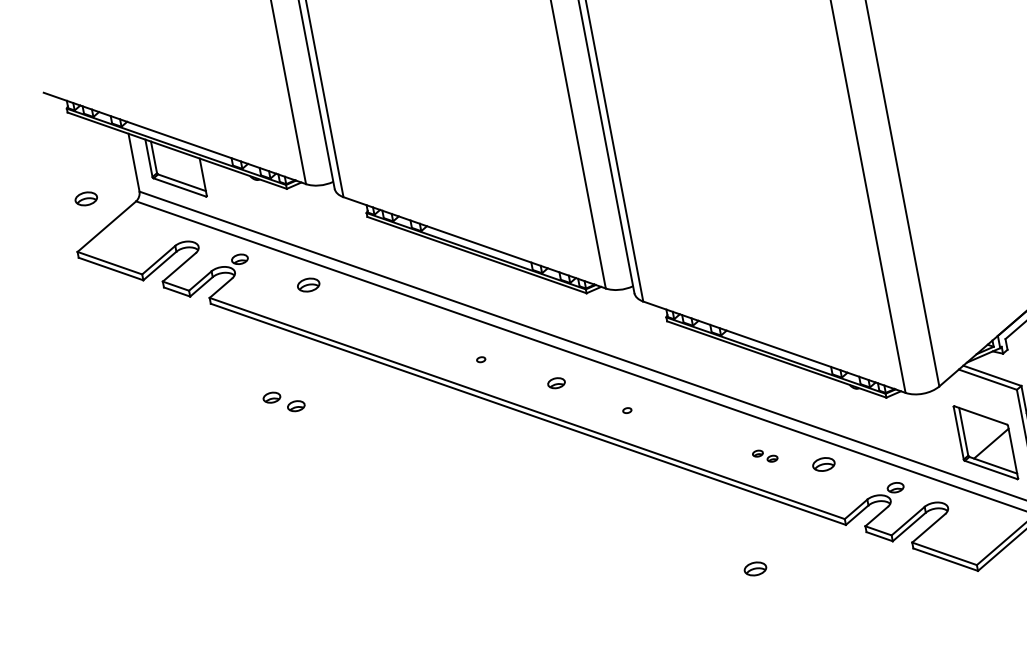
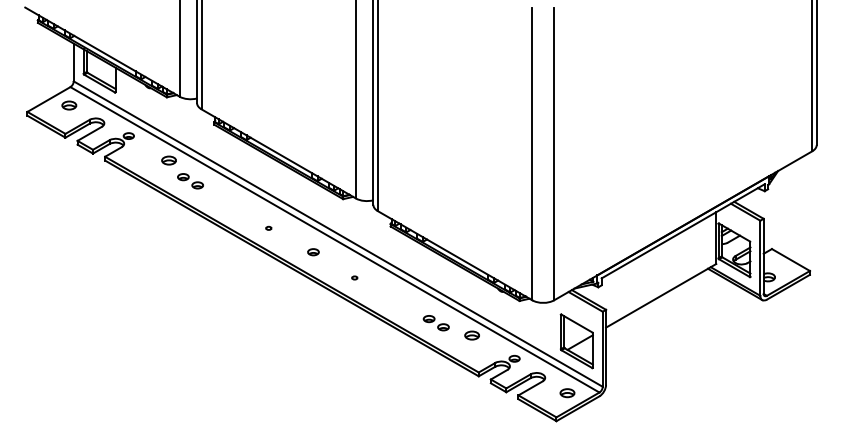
part: (86, 198) -> (69, 105), moved
part: (284, 402) -> (190, 181), moved
part: (764, 456) -> (435, 323), size x1.67
part: (755, 569) -> (567, 393), moved

